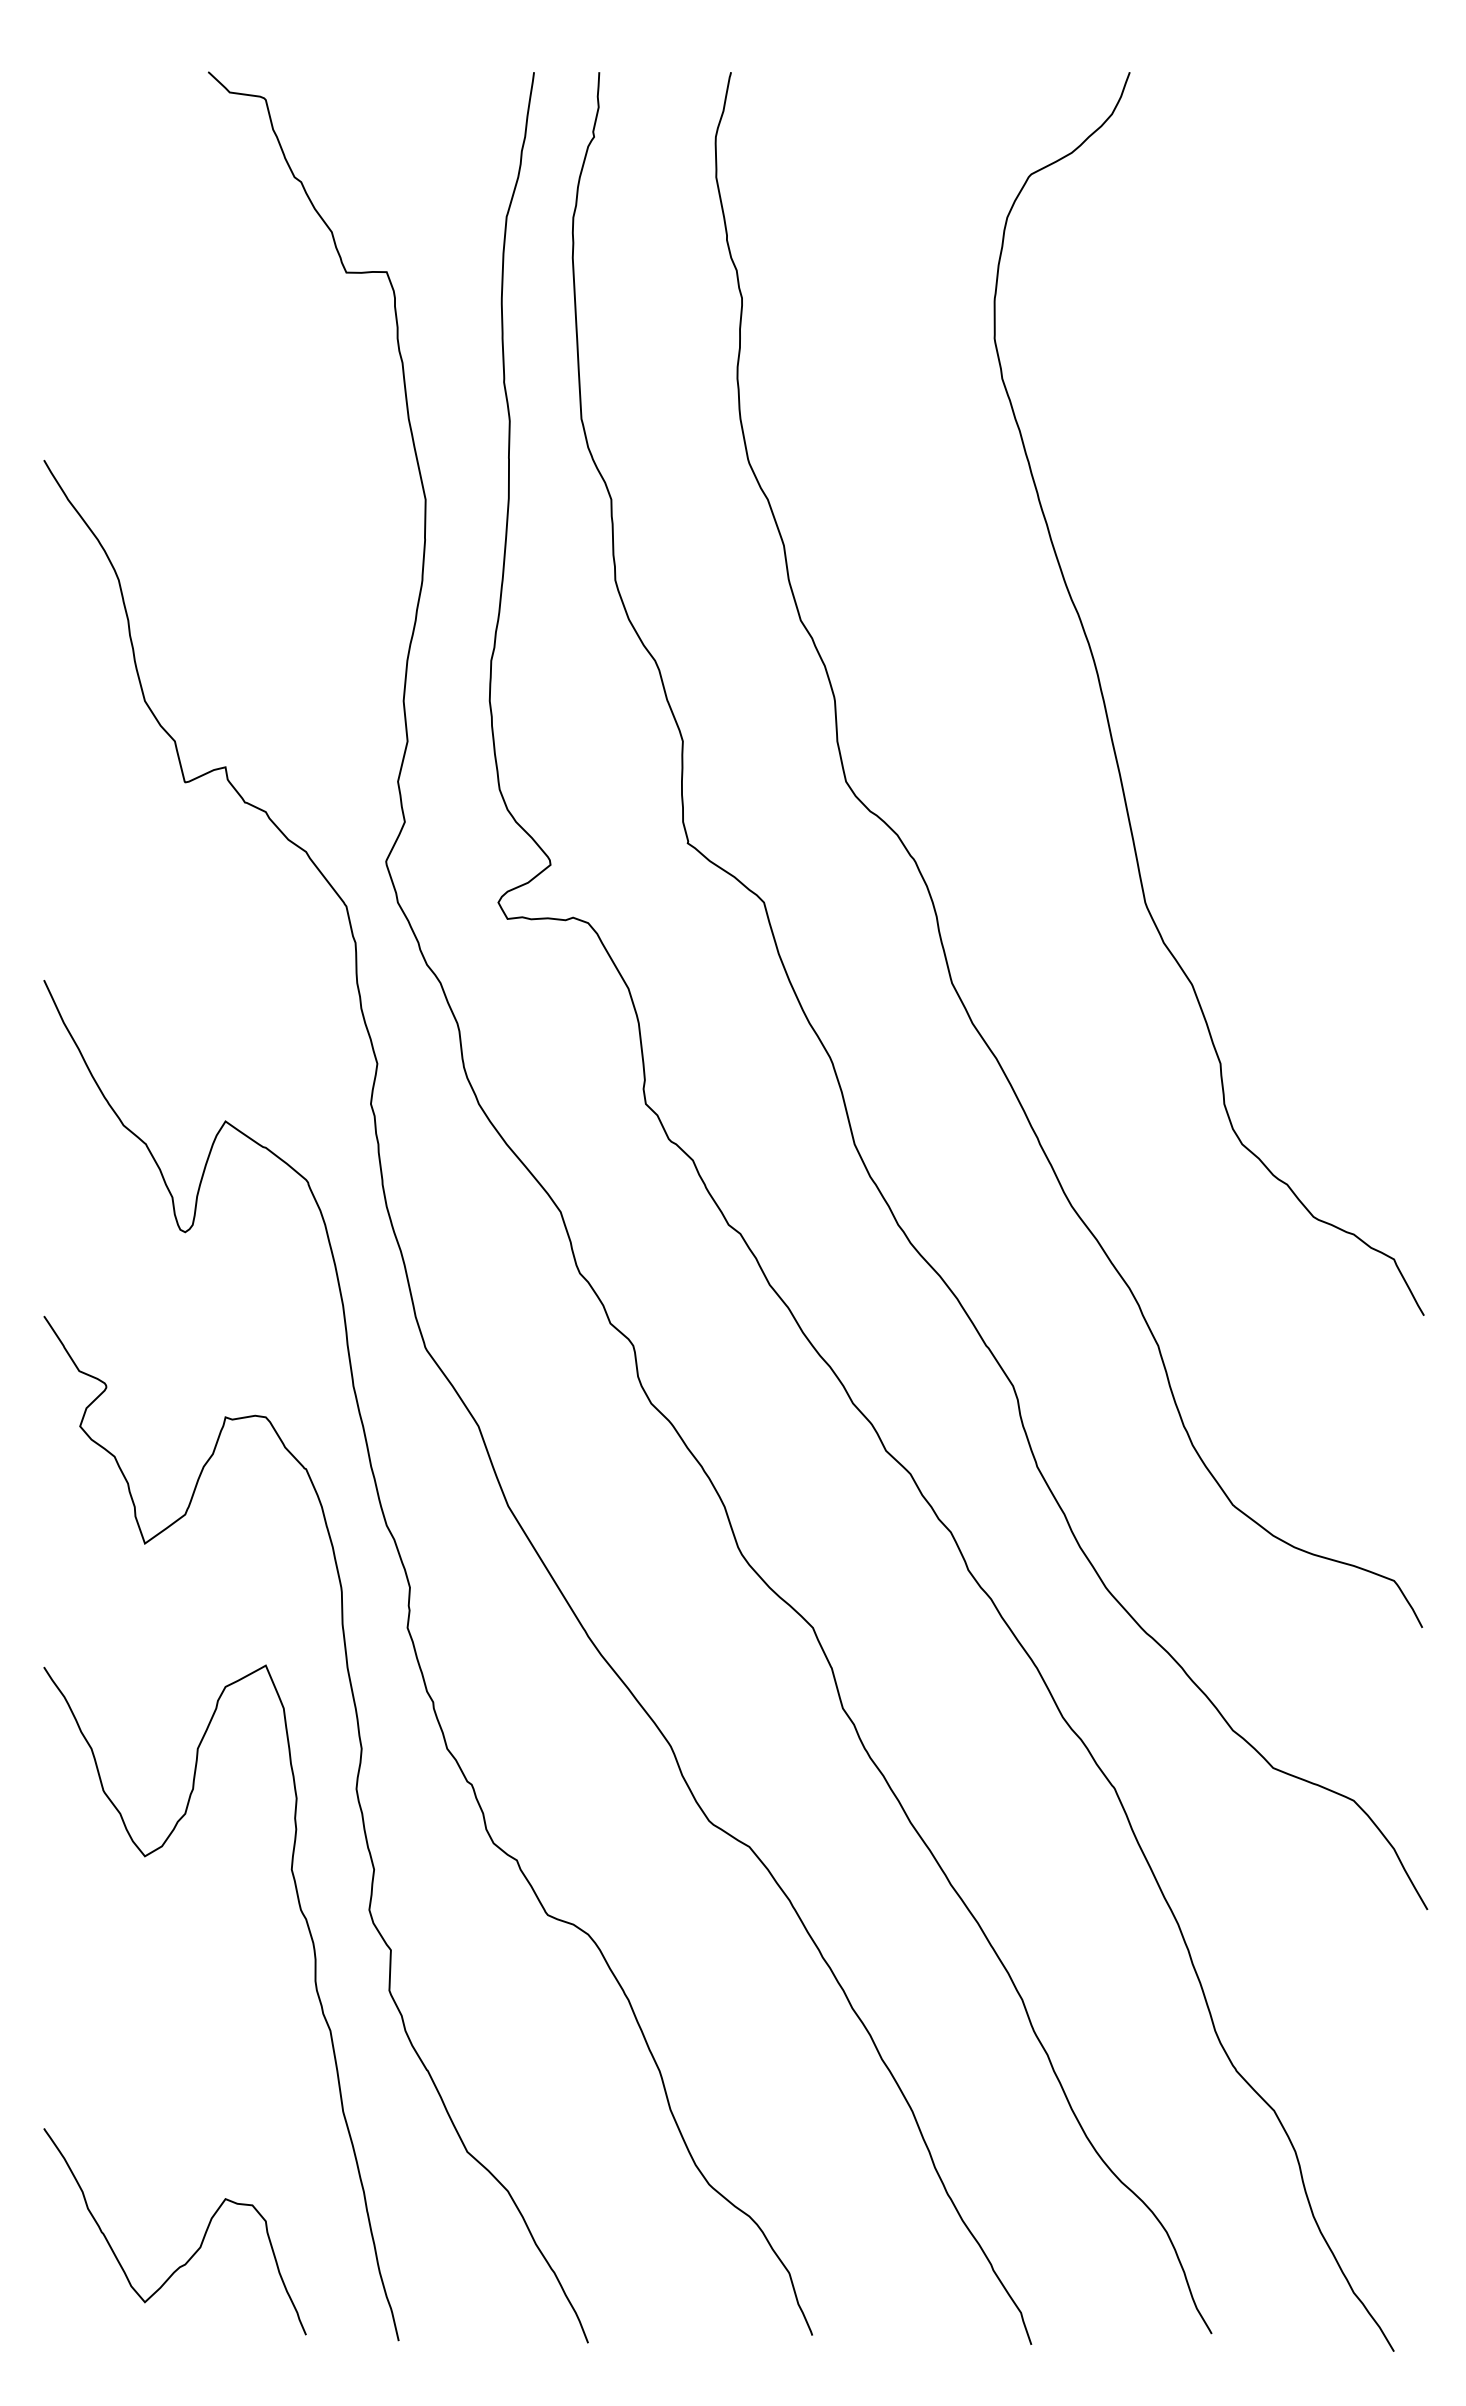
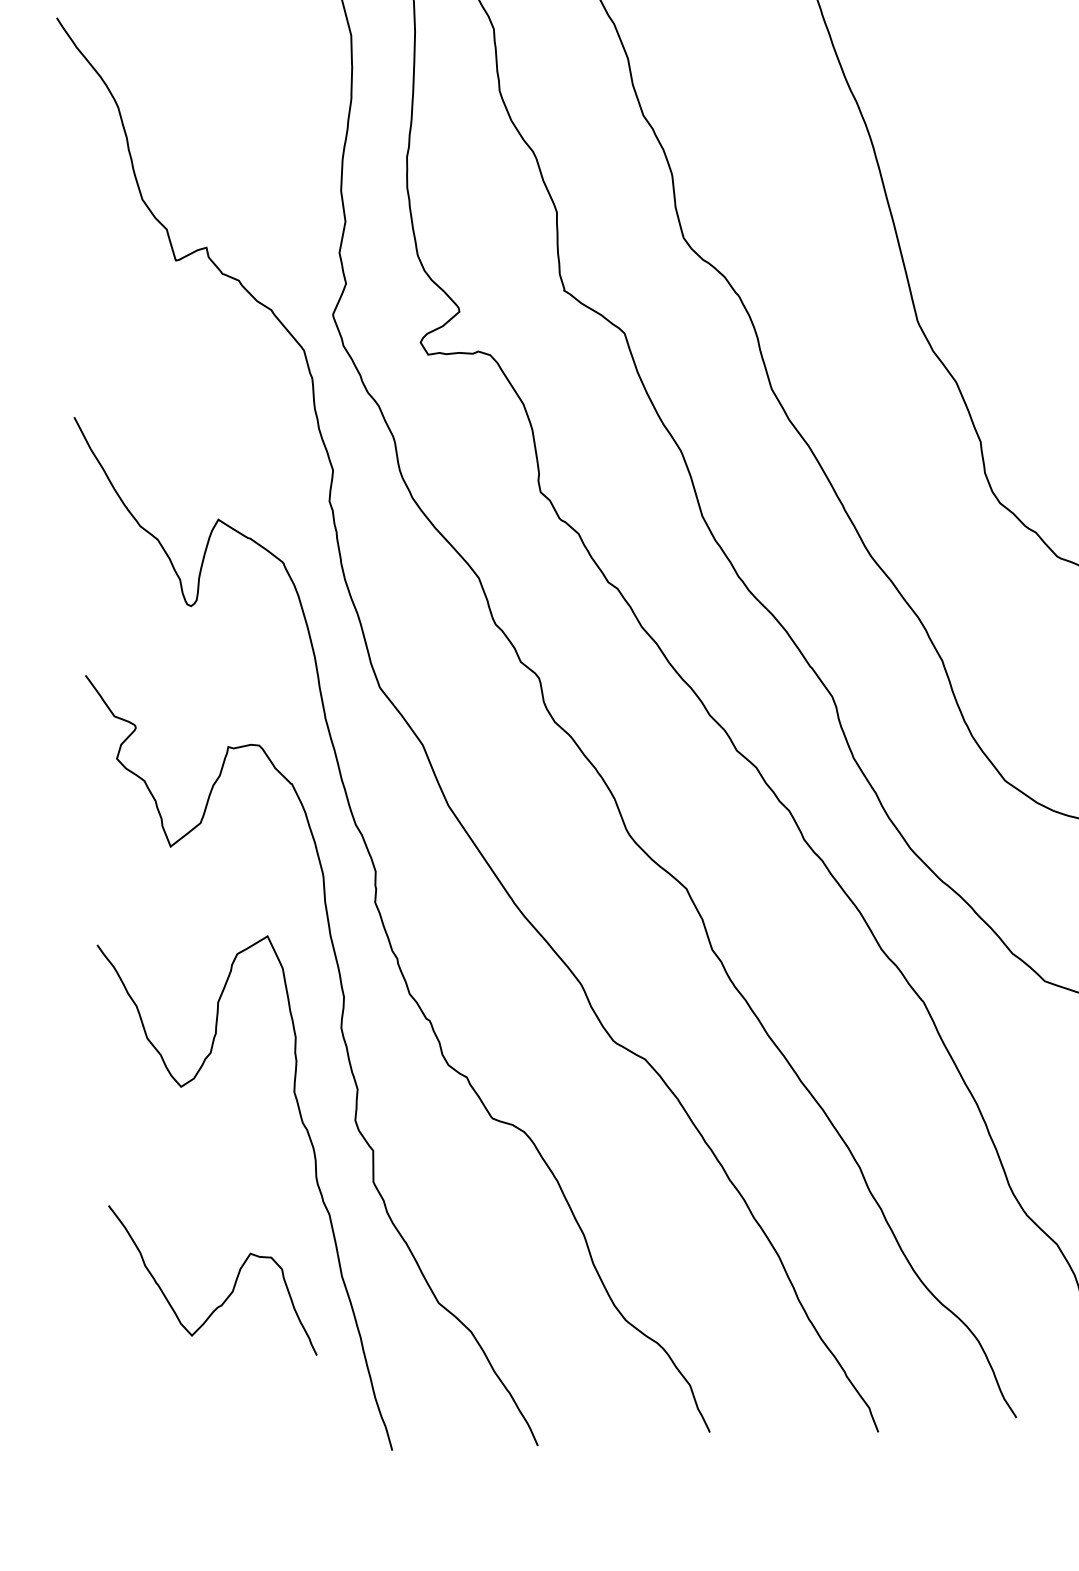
curve: (200, 2243) -> (232, 1288), moved

